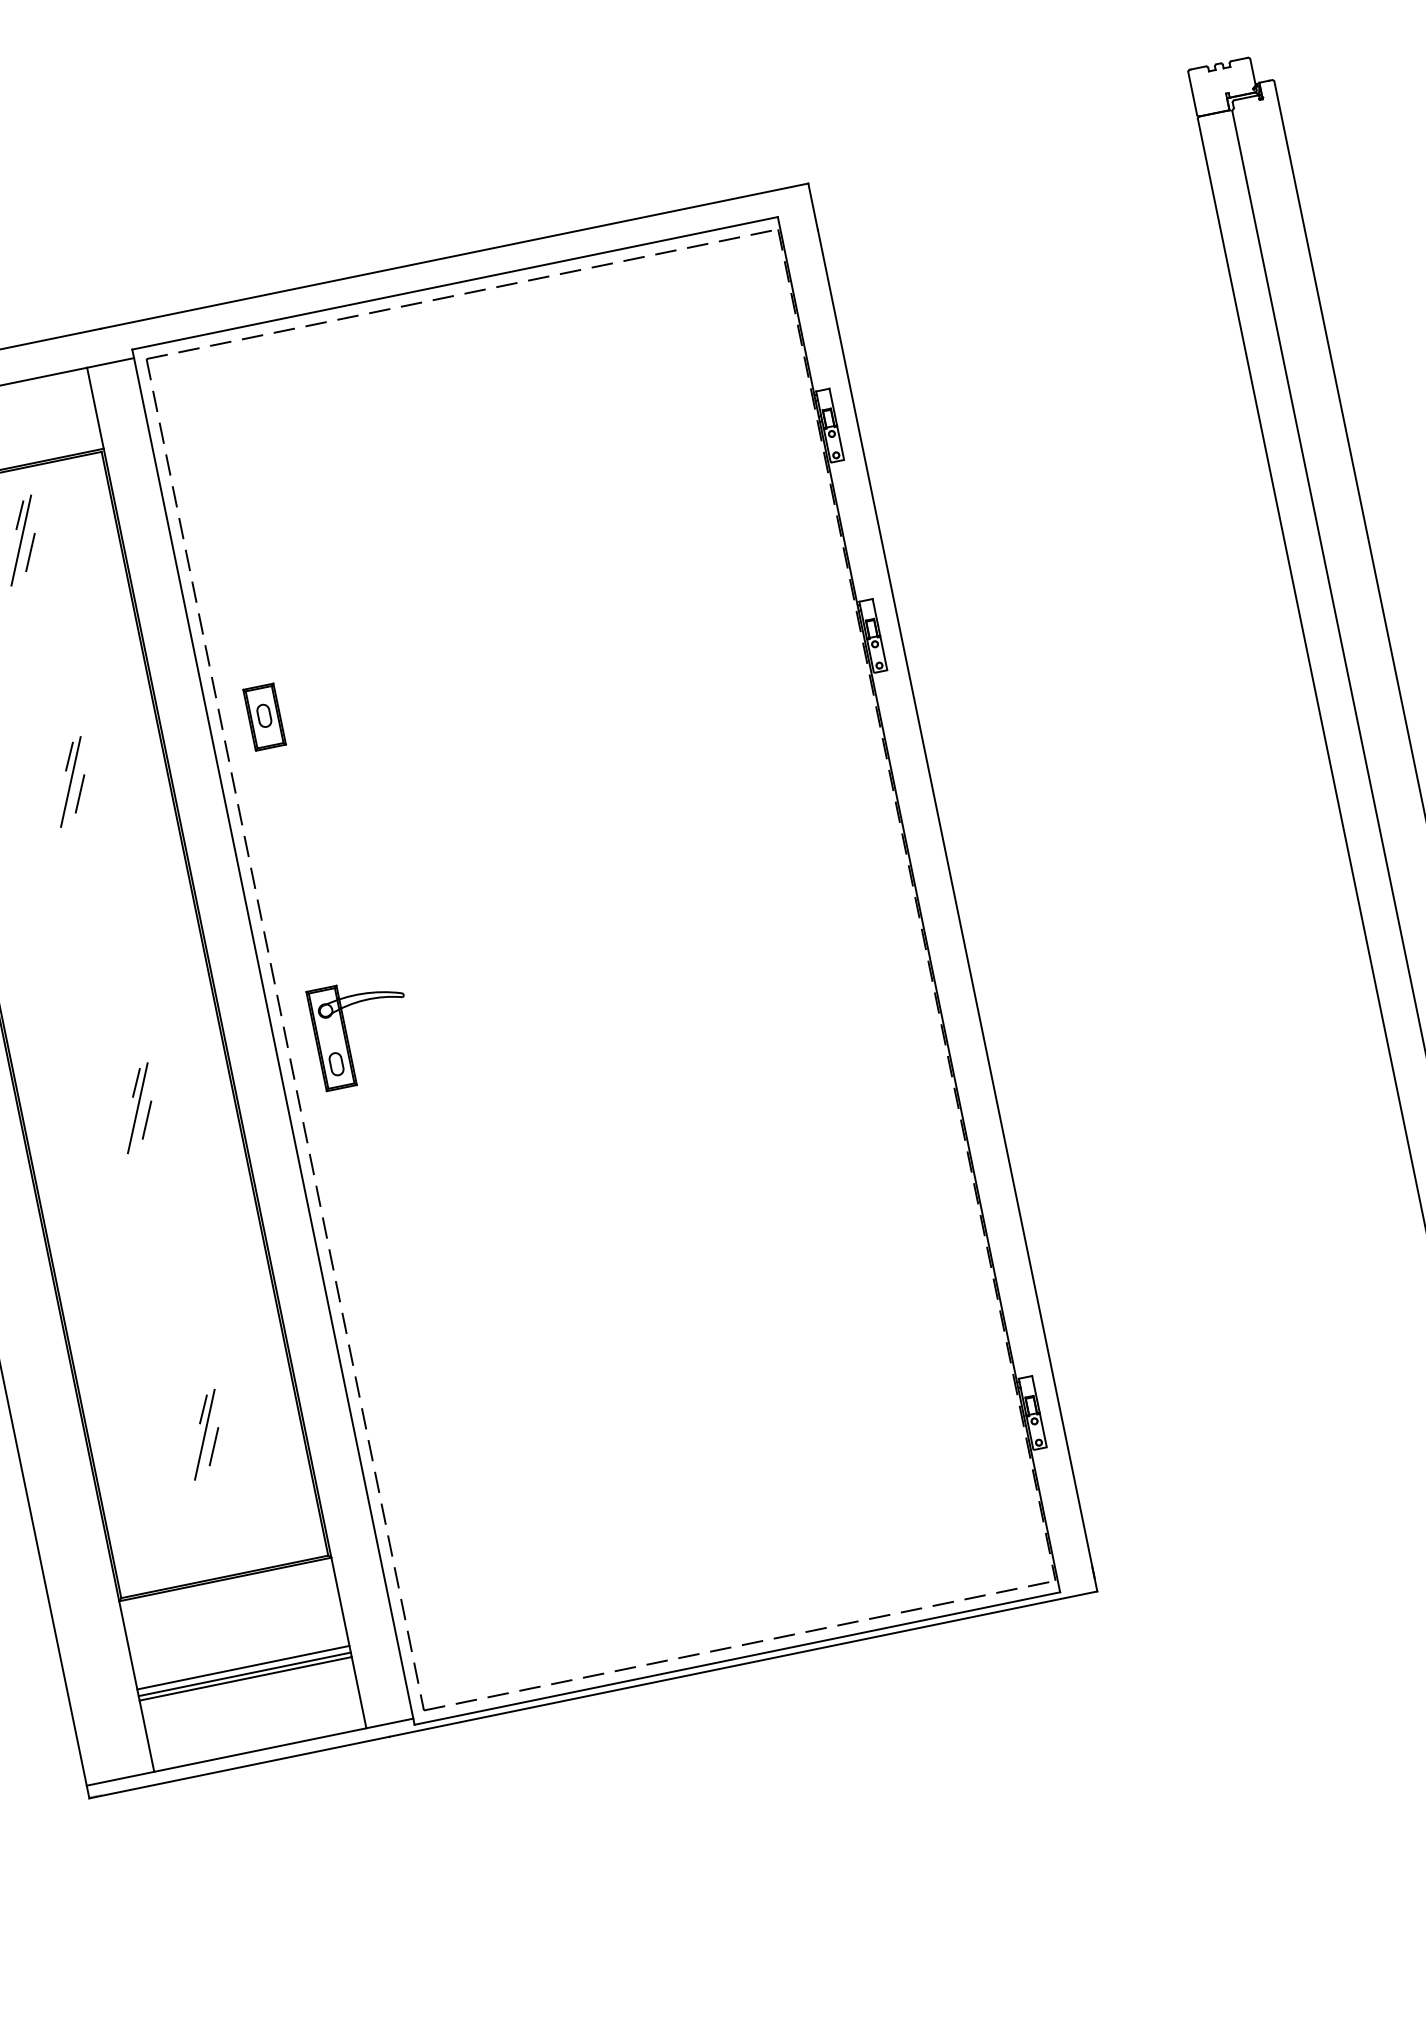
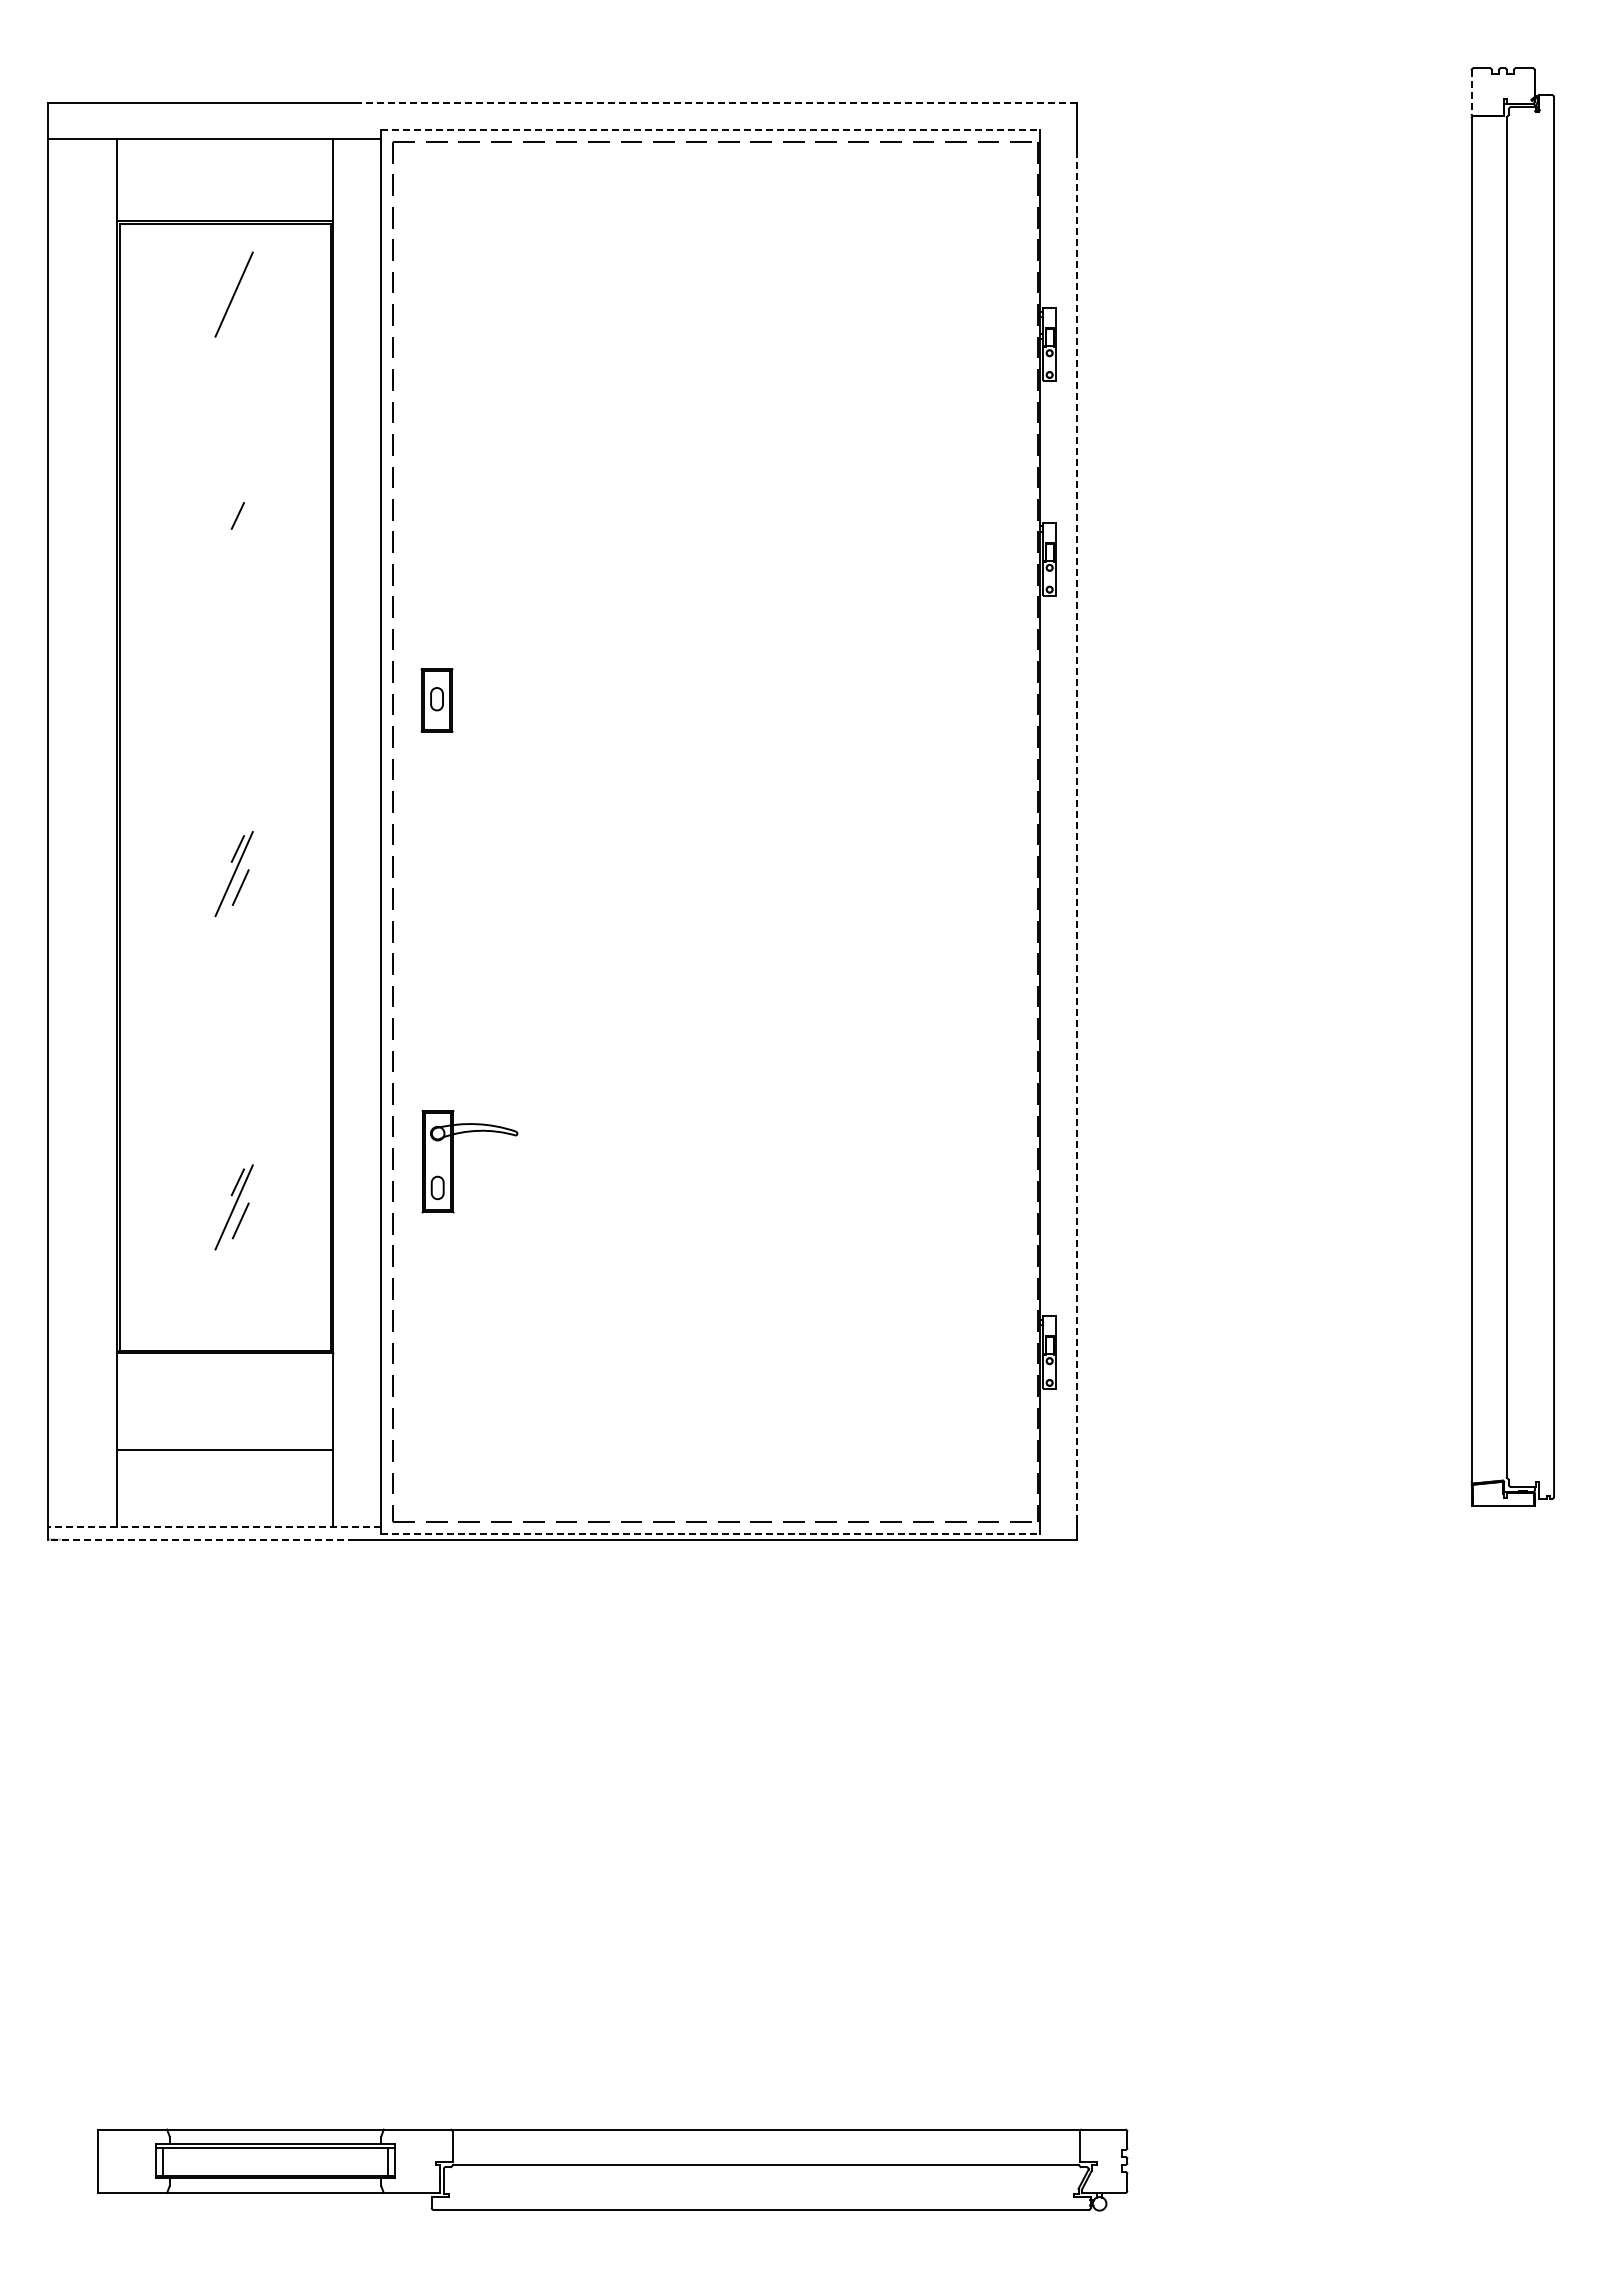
line: (1192, 93) -> (1471, 92), solid -> dashed
line: (455, 256) -> (716, 103), solid -> dashed
line: (454, 283) -> (710, 129), solid -> dashed
line: (19, 515) -> (237, 269), removed
line: (30, 551) -> (240, 307), removed
part: (264, 717) -> (436, 700), moved
line: (70, 782) -> (233, 541), removed
line: (79, 793) -> (240, 554), removed
line: (956, 903) -> (1077, 838), solid -> dashed
part: (346, 1035) -> (453, 1161), moved
line: (736, 1658) -> (710, 1533), solid -> dashed
line: (242, 1667) -> (224, 1443), removed
line: (245, 1678) -> (224, 1454), removed
line: (249, 1752) -> (214, 1527), solid -> dashed
line: (238, 1767) -> (200, 1540), solid -> dashed

